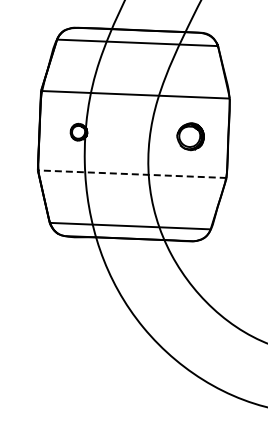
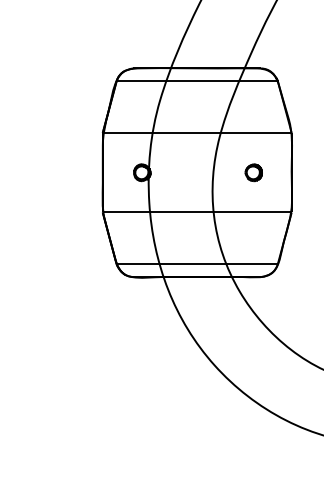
part: (190, 136) -> (253, 172), size x0.62
line: (131, 174) -> (196, 212), dashed -> solid

